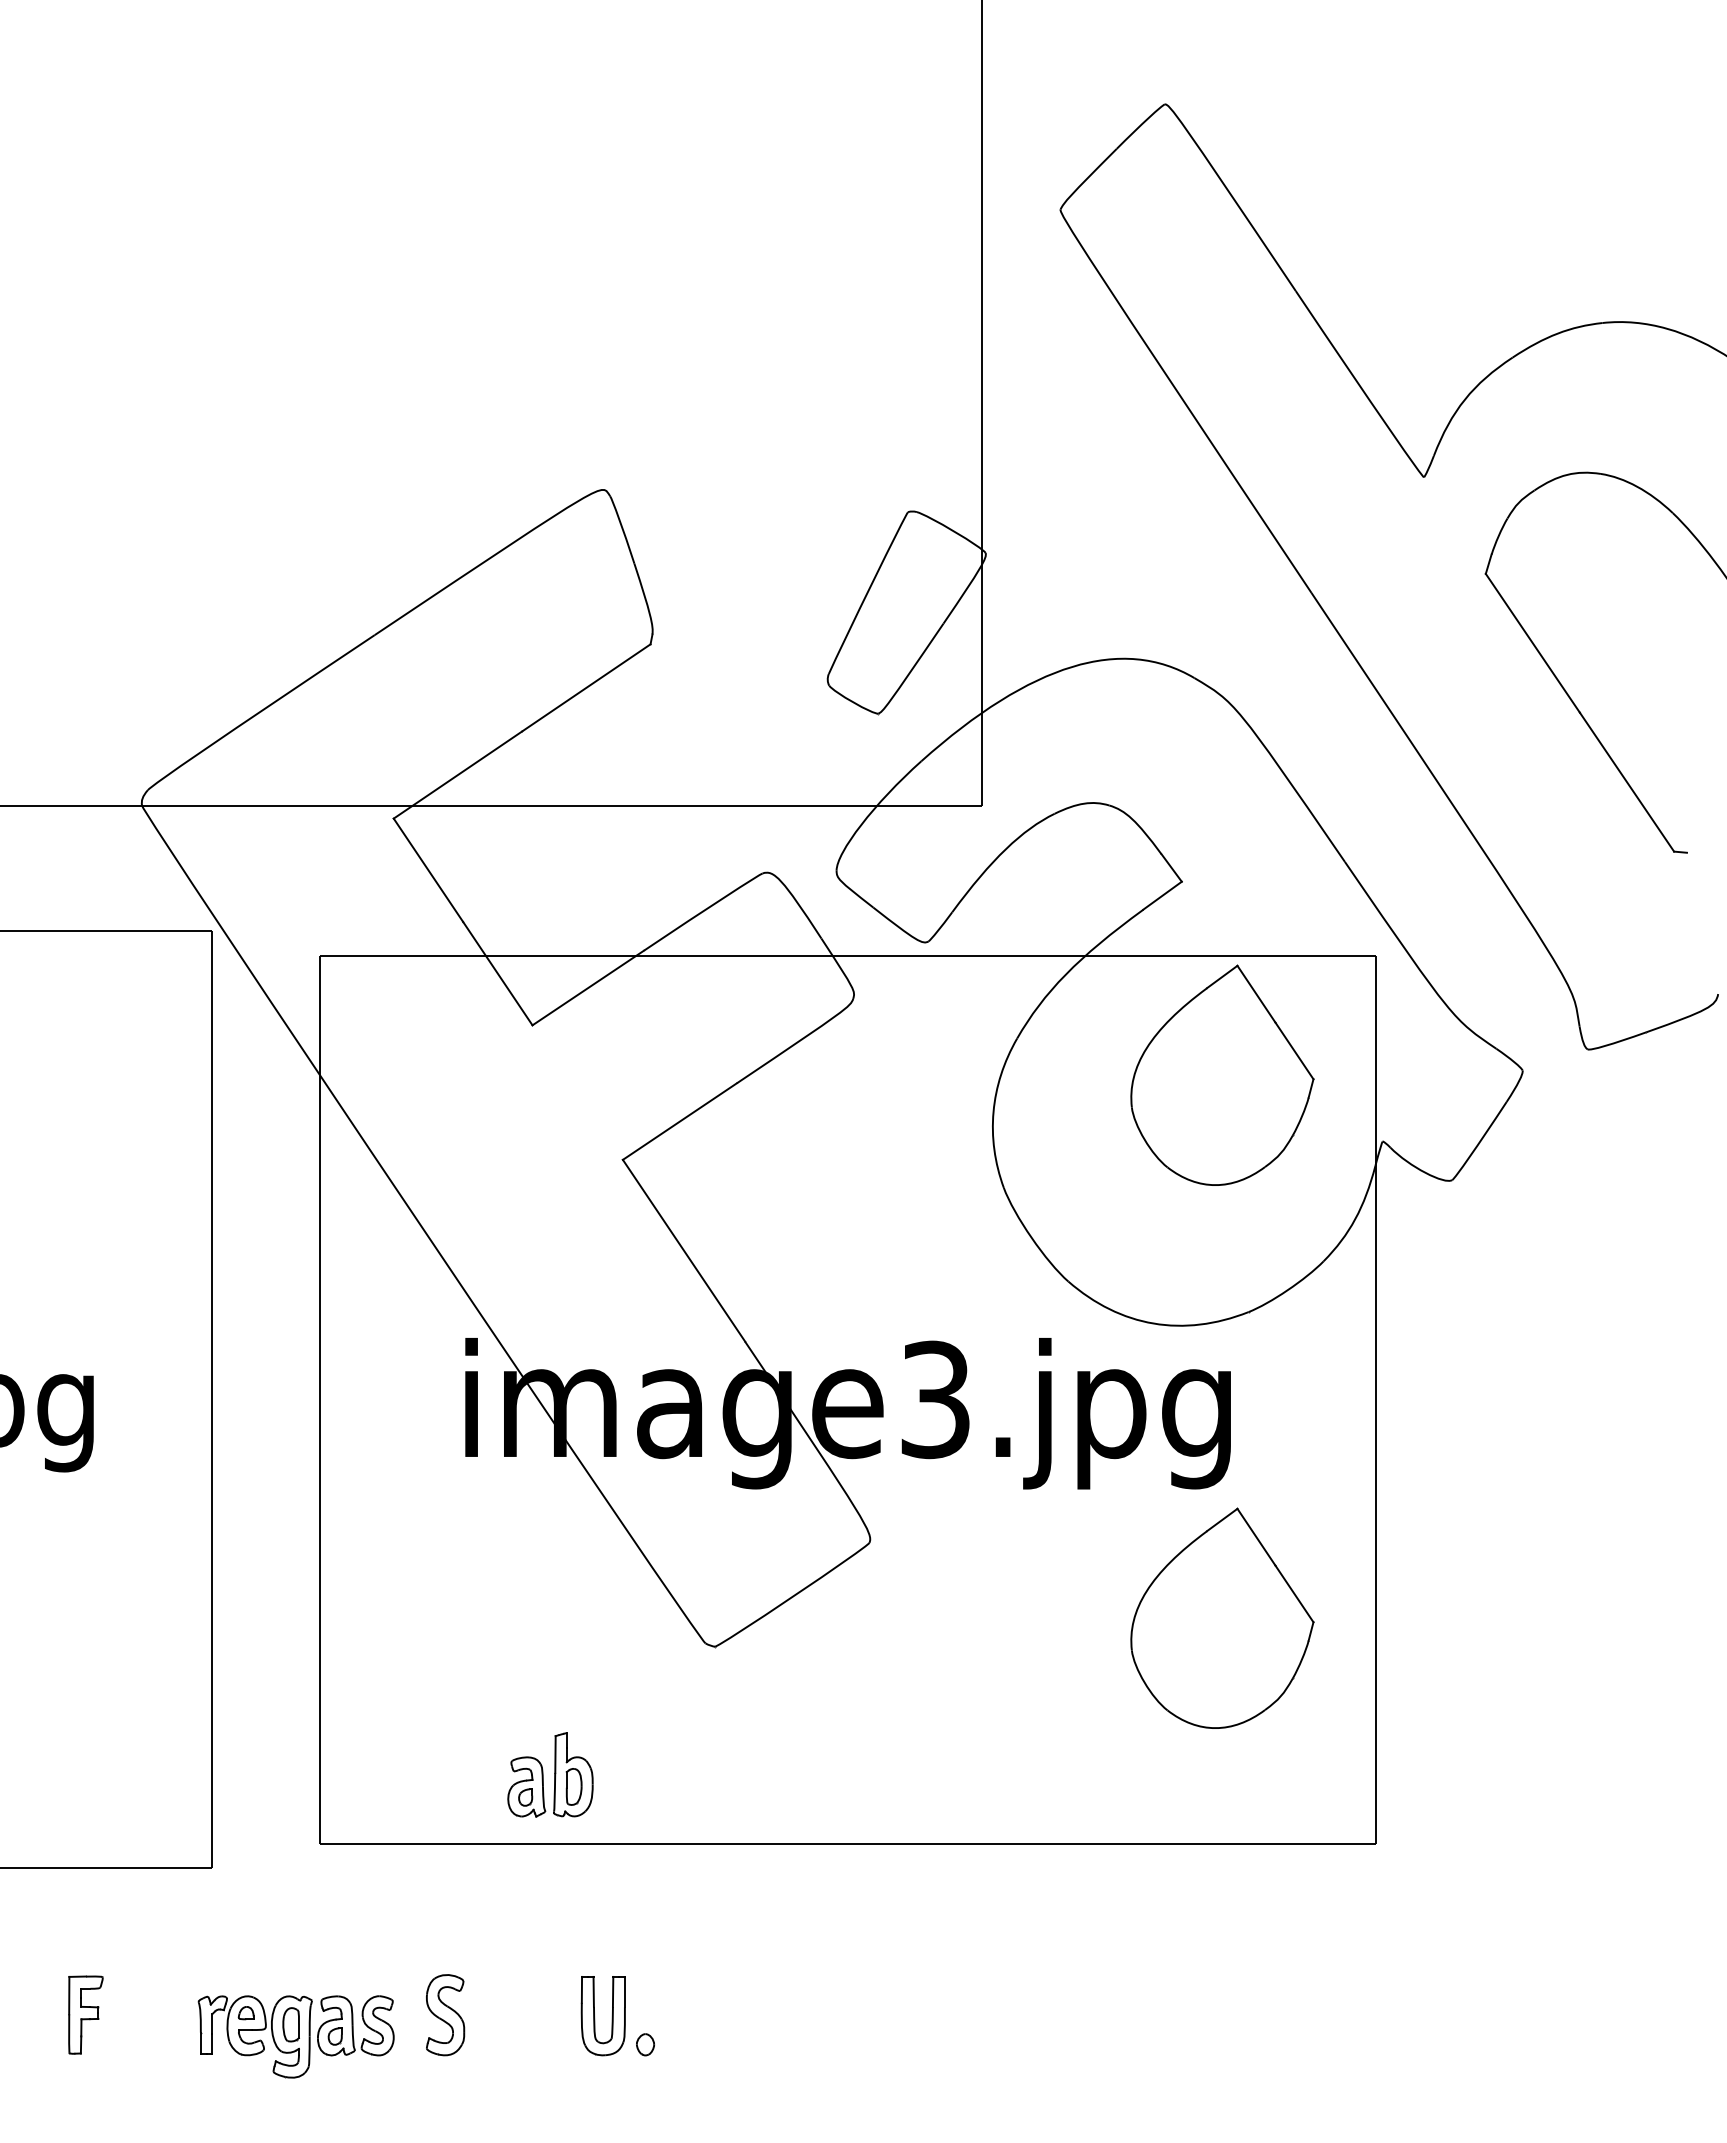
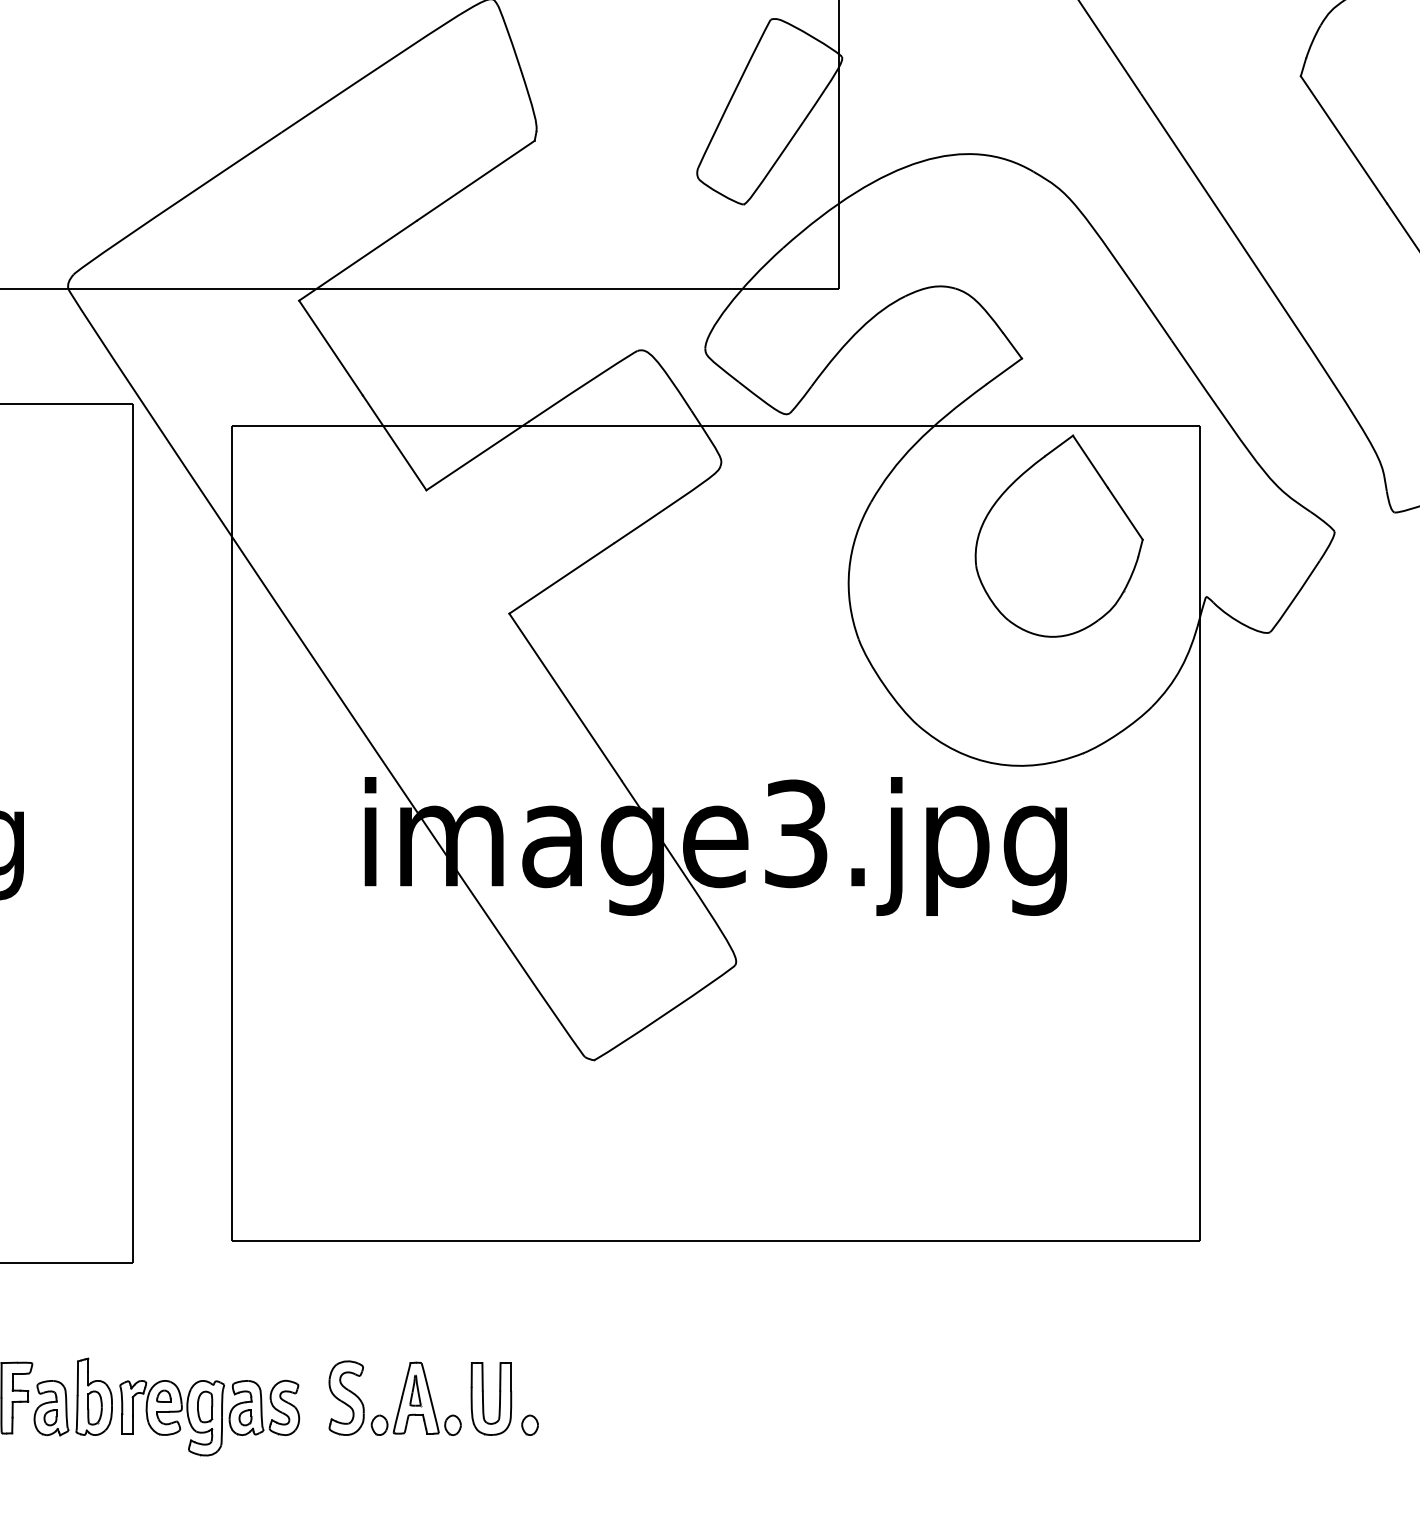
part: (1222, 1617) -> (1059, 1033), removed
part: (550, 1774) -> (73, 1396), moved
part: (521, 2015) -> (416, 1398), added

